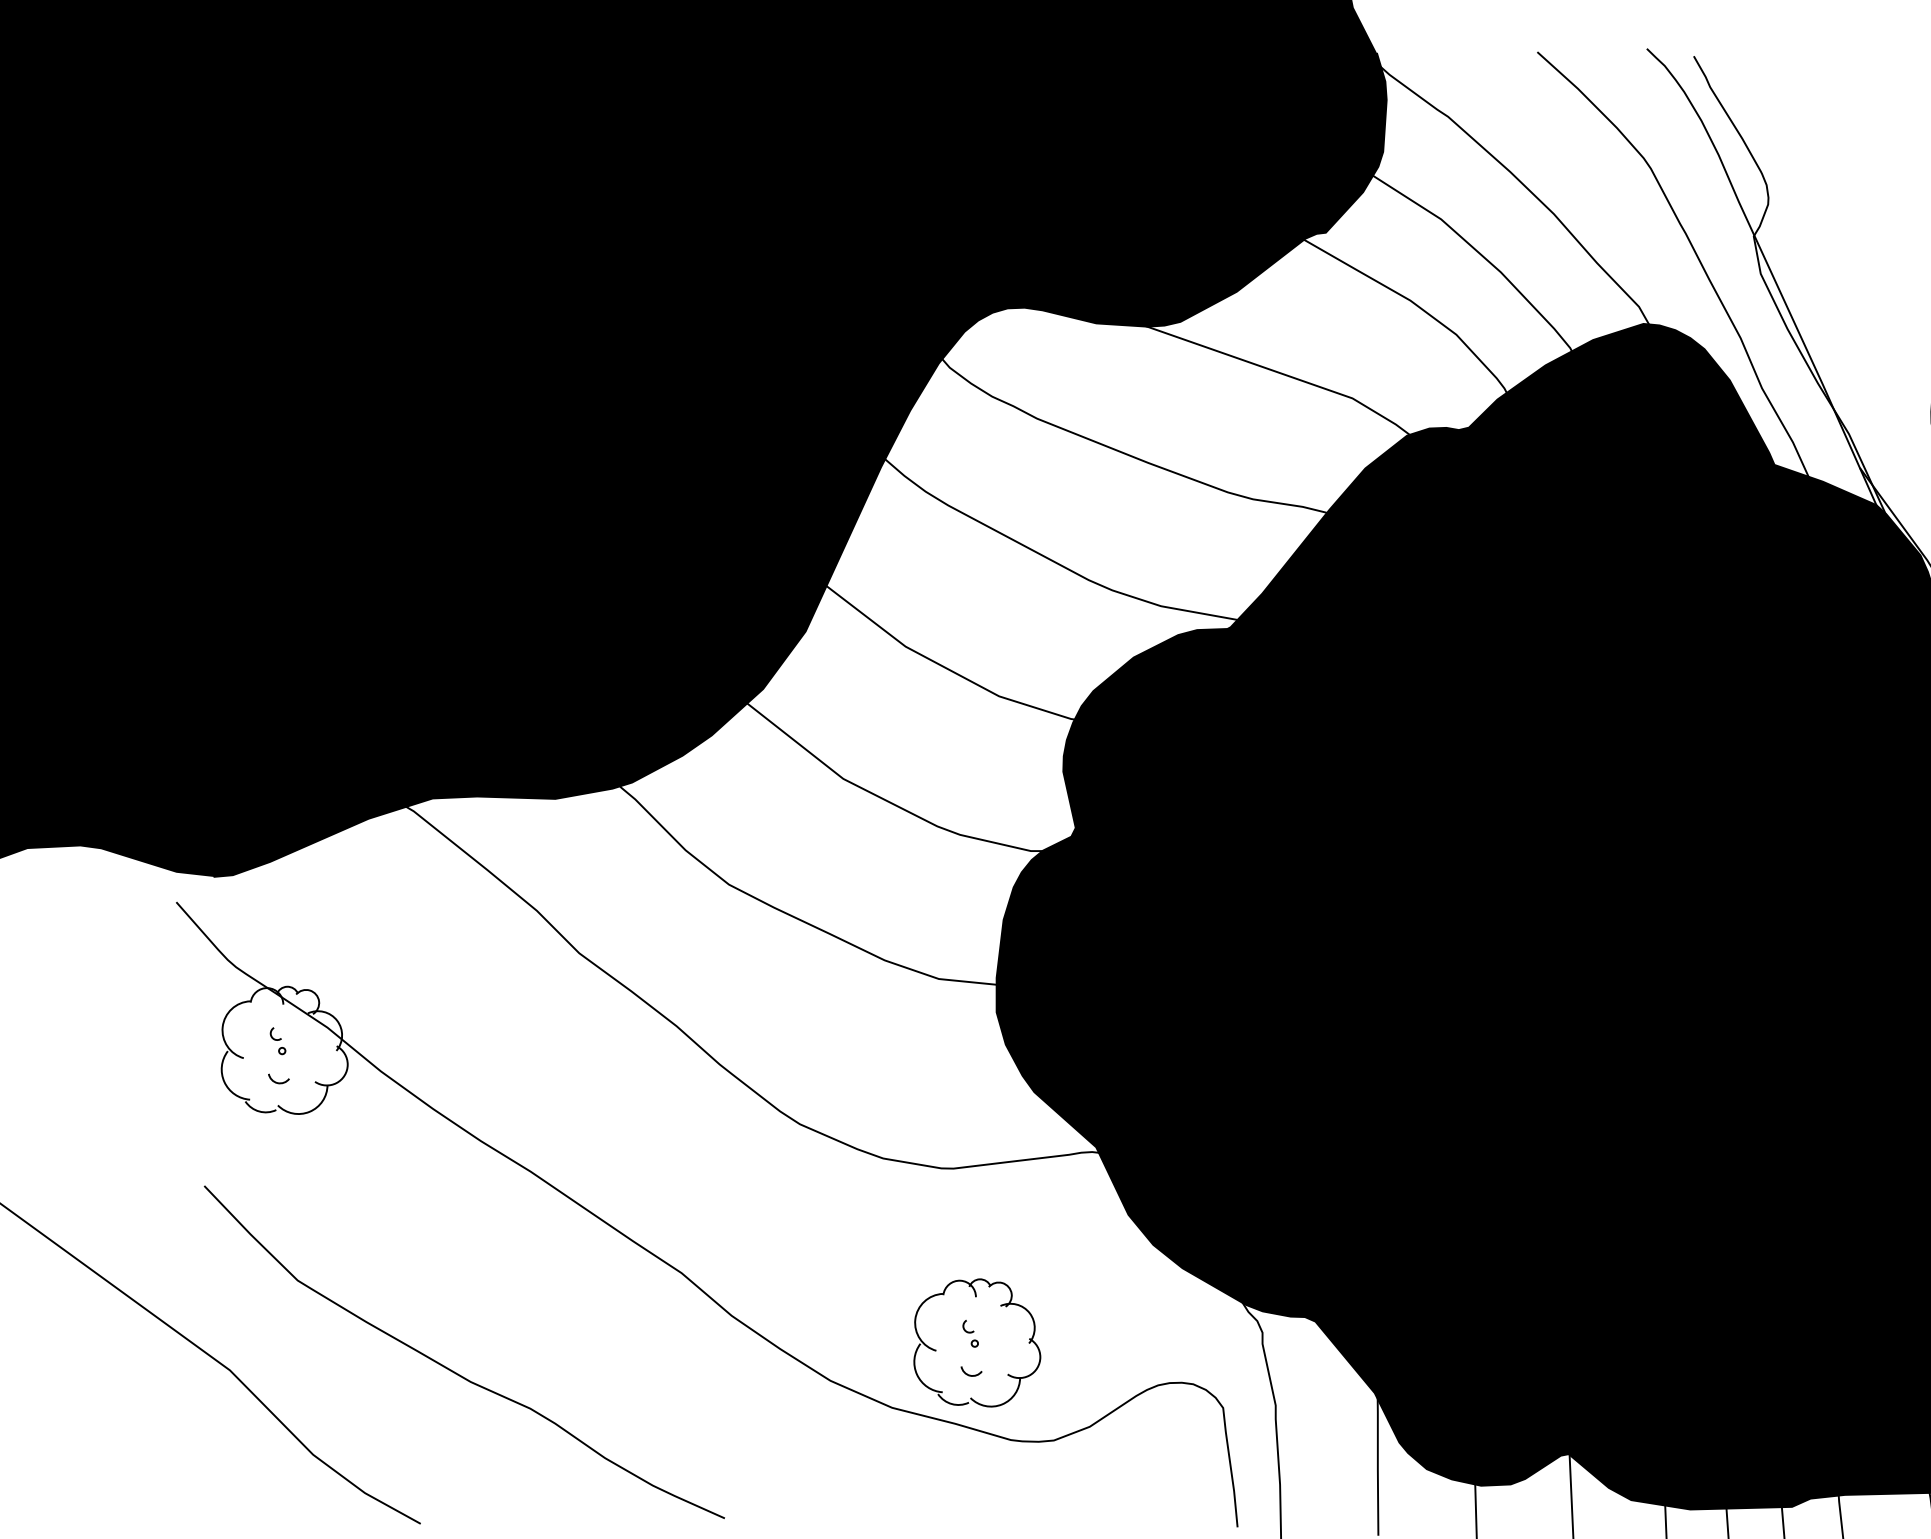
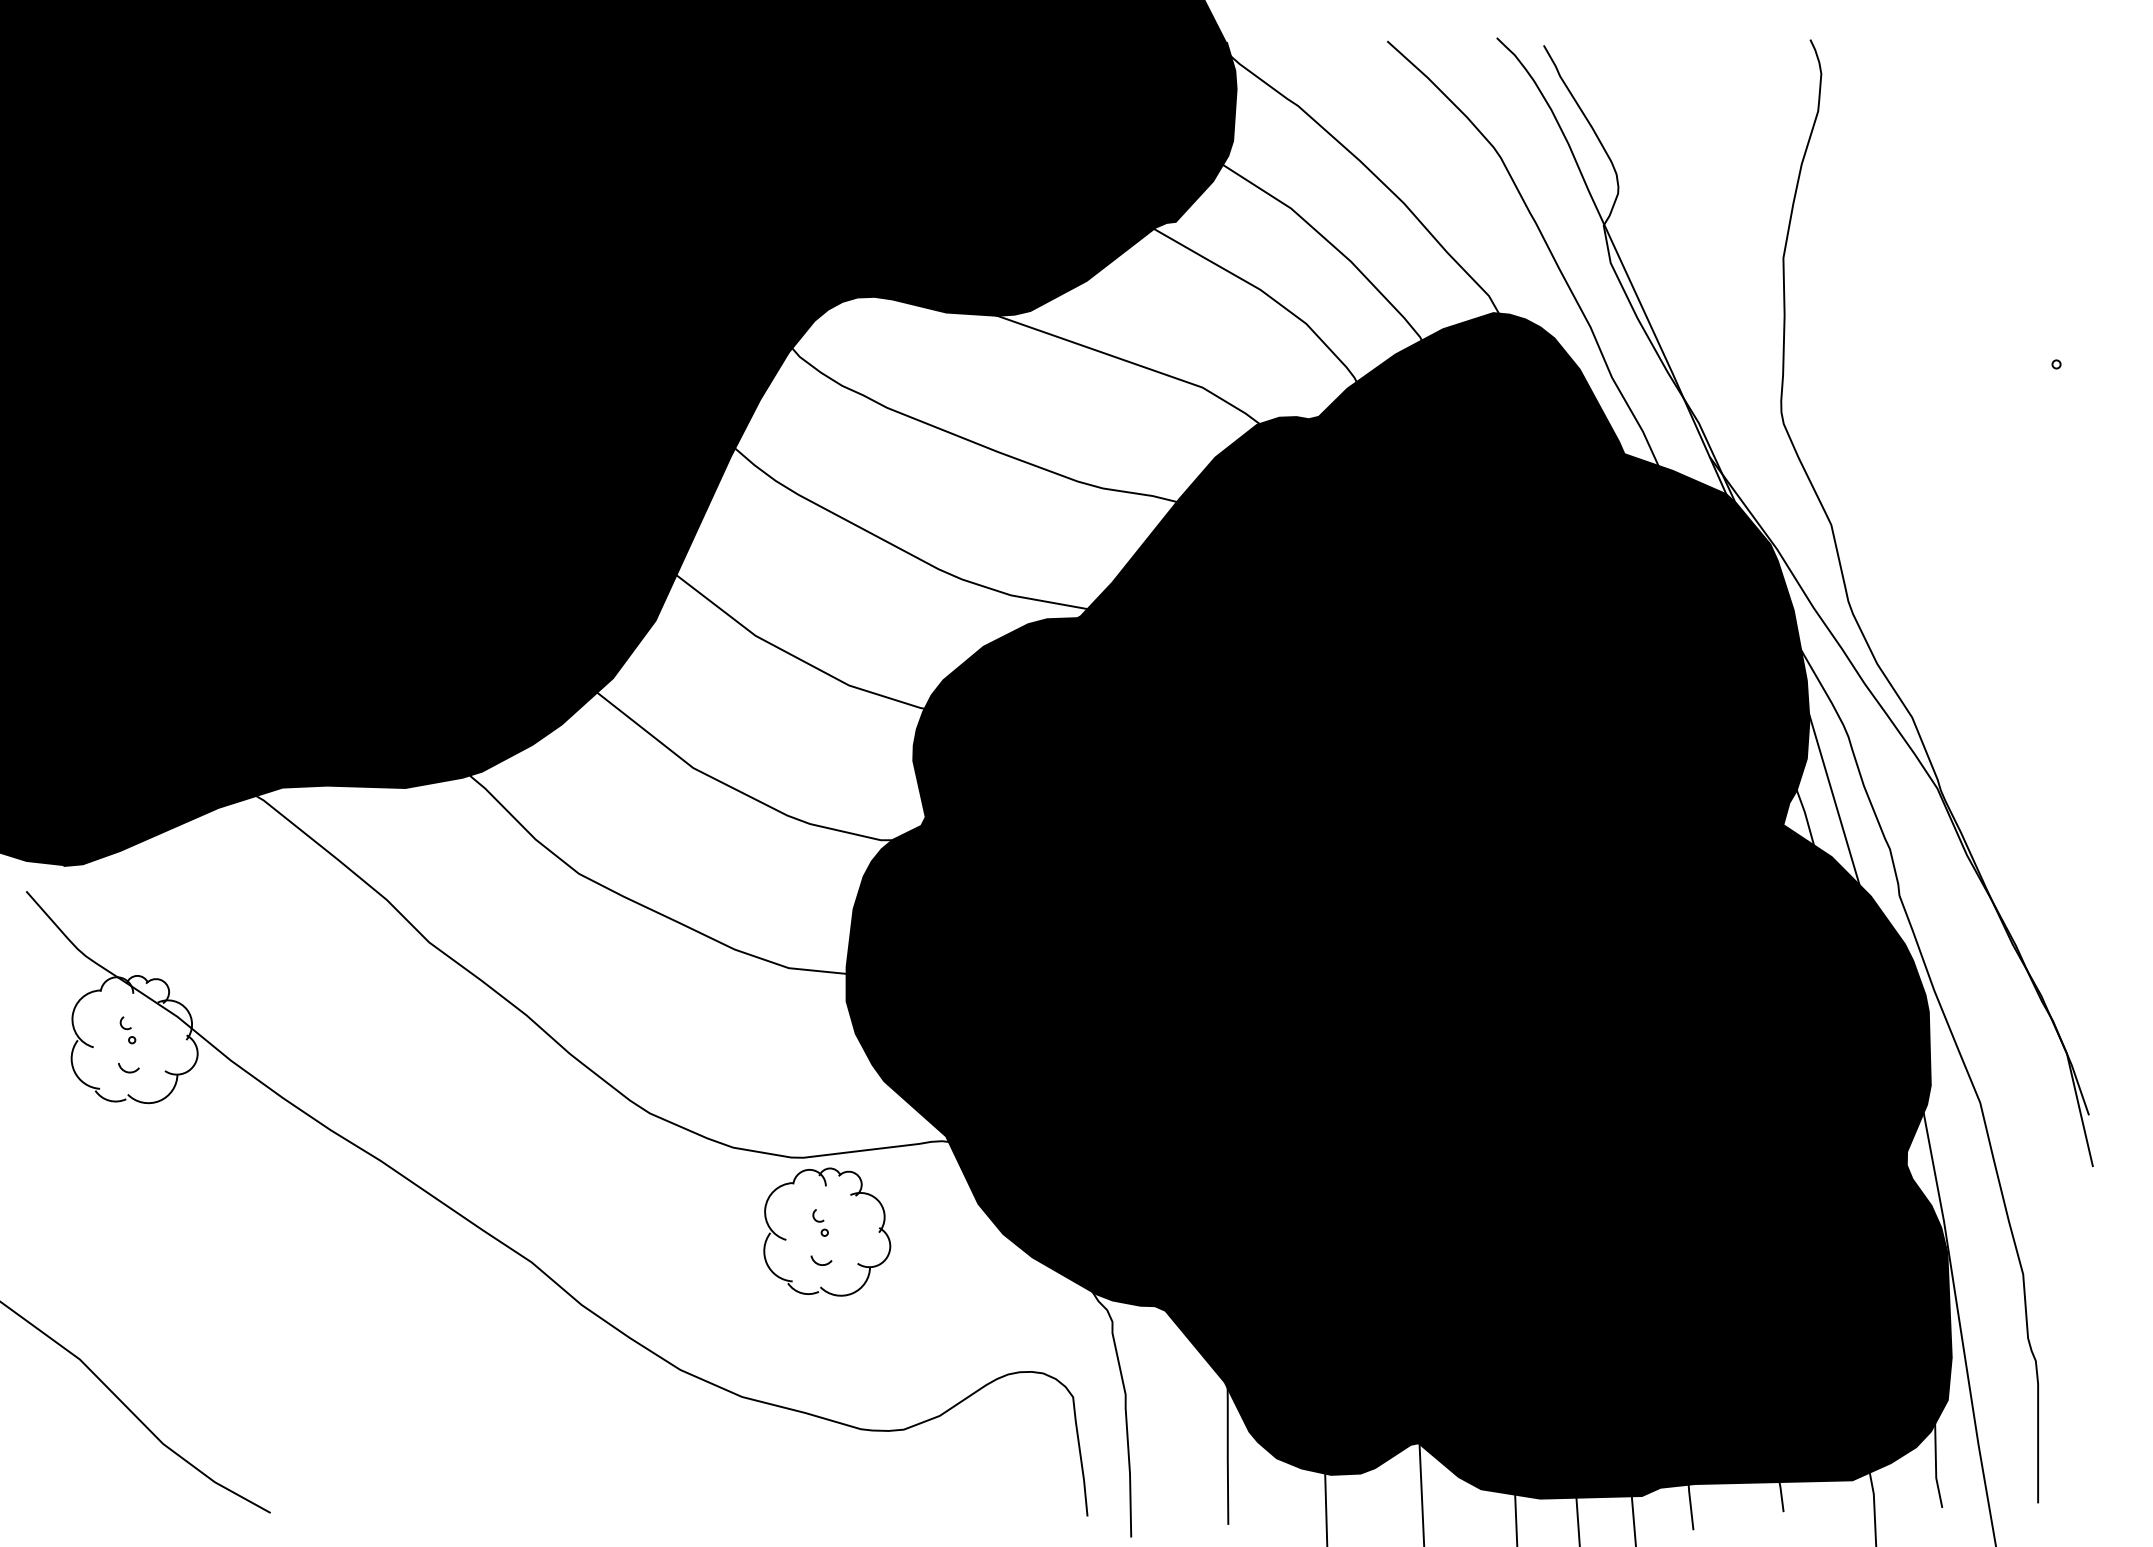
part: (977, 1342) -> (827, 1231), moved
curve: (451, 1369) -> (301, 1358), removed

